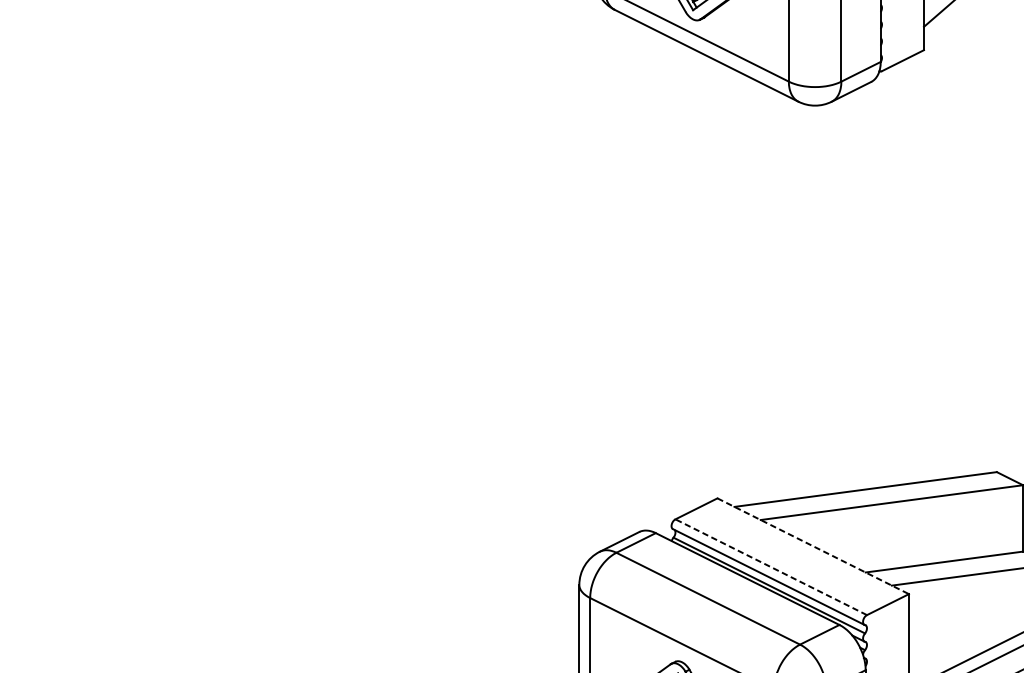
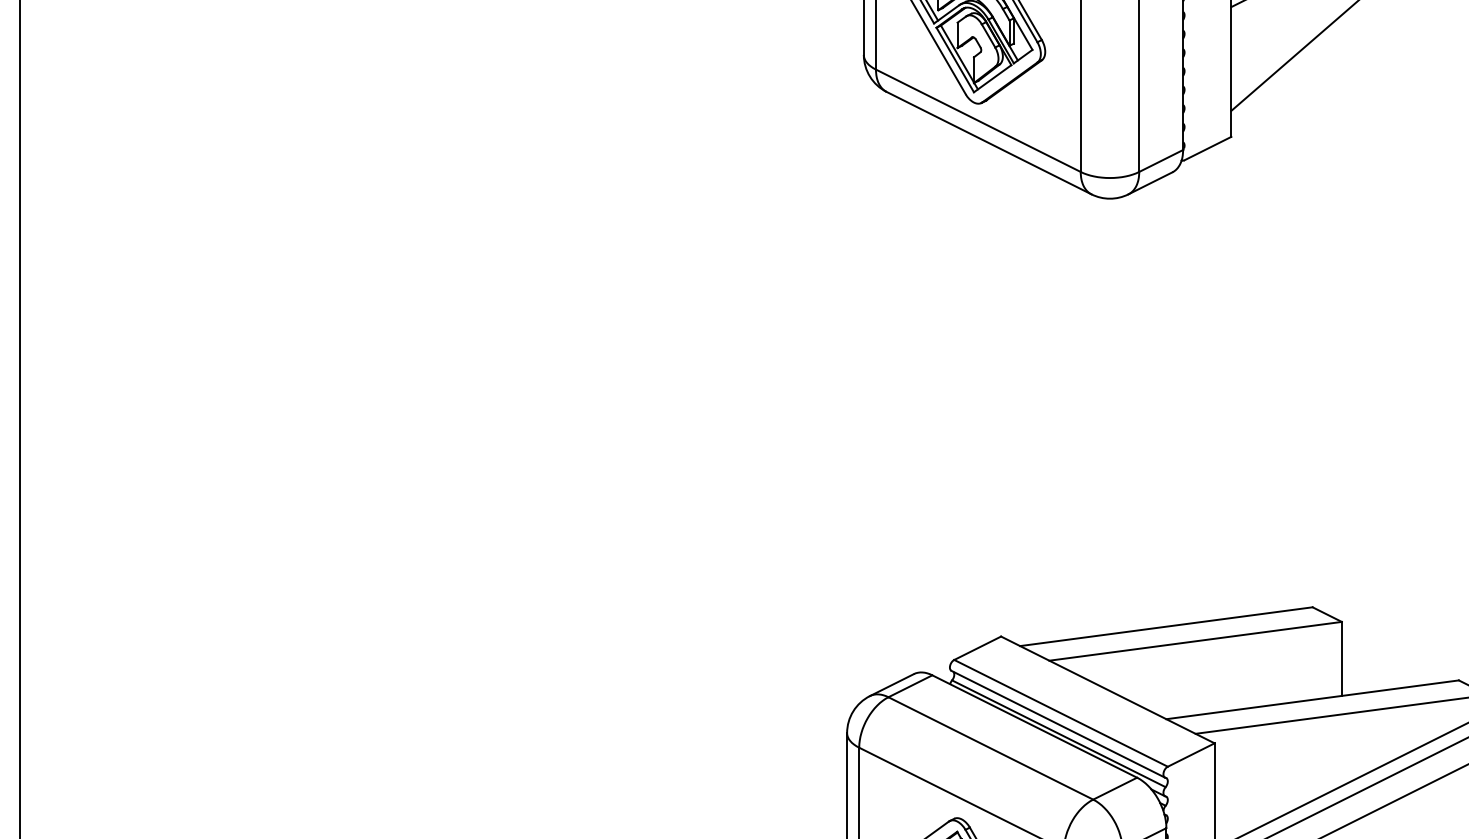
line: (813, 546) -> (1108, 690), dashed -> solid
line: (770, 567) -> (1060, 713), dashed -> solid

